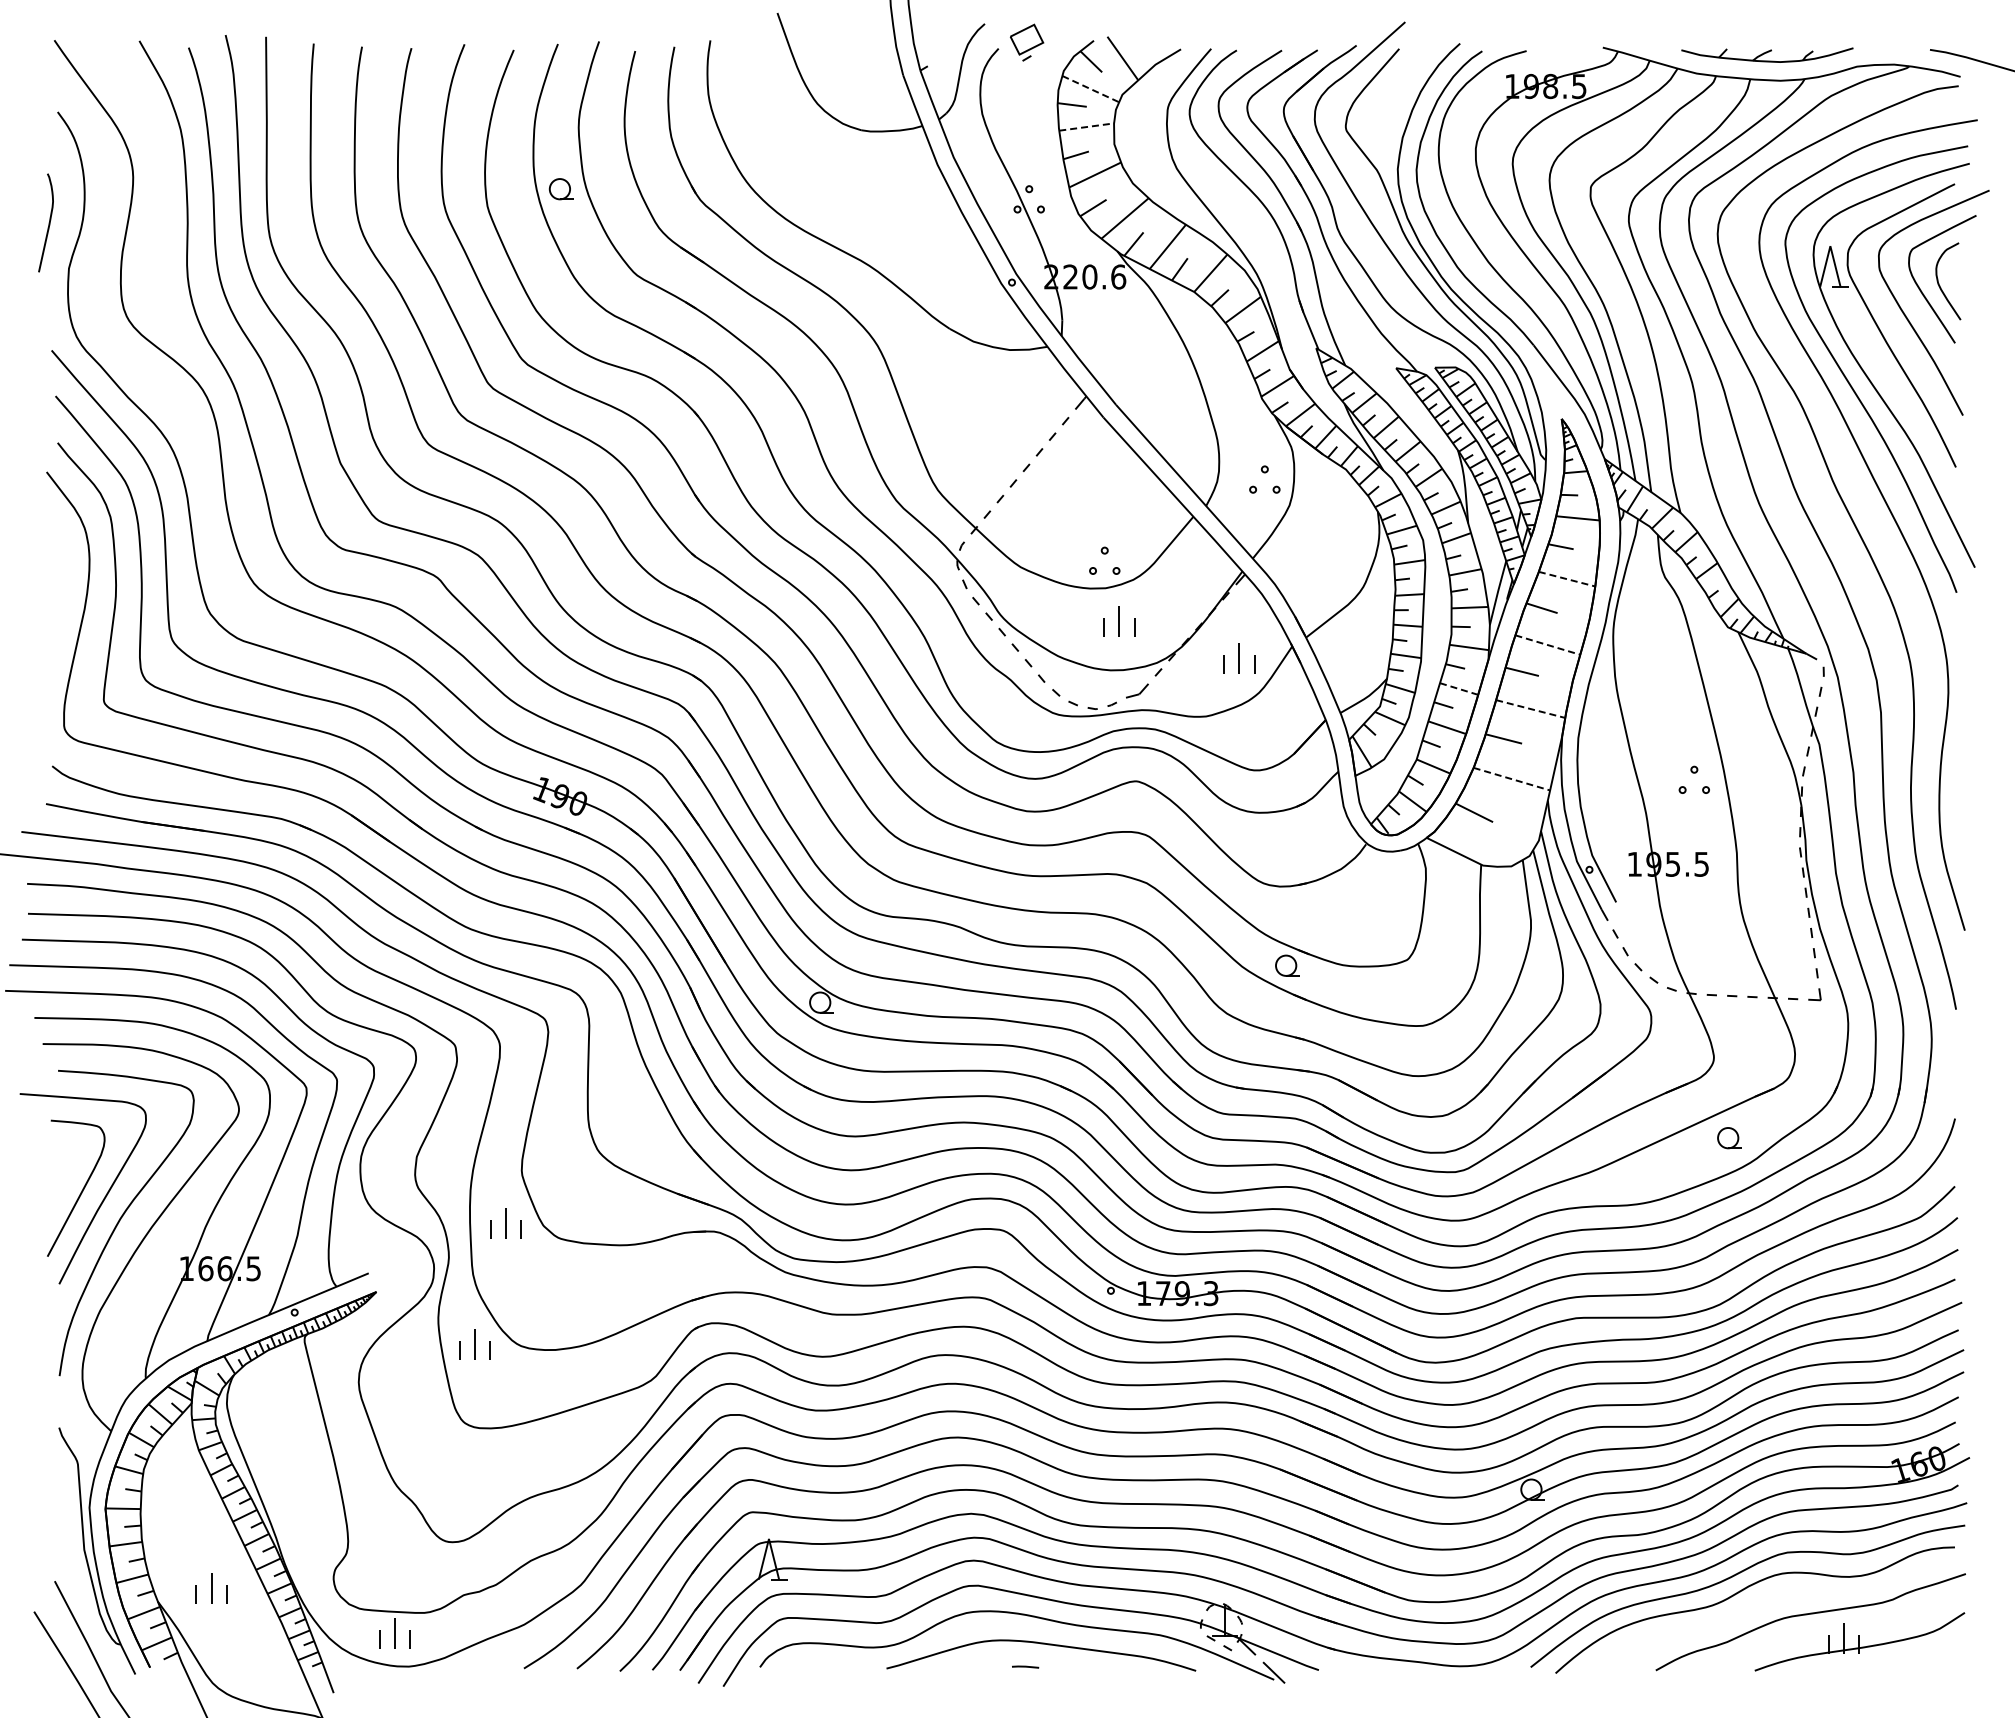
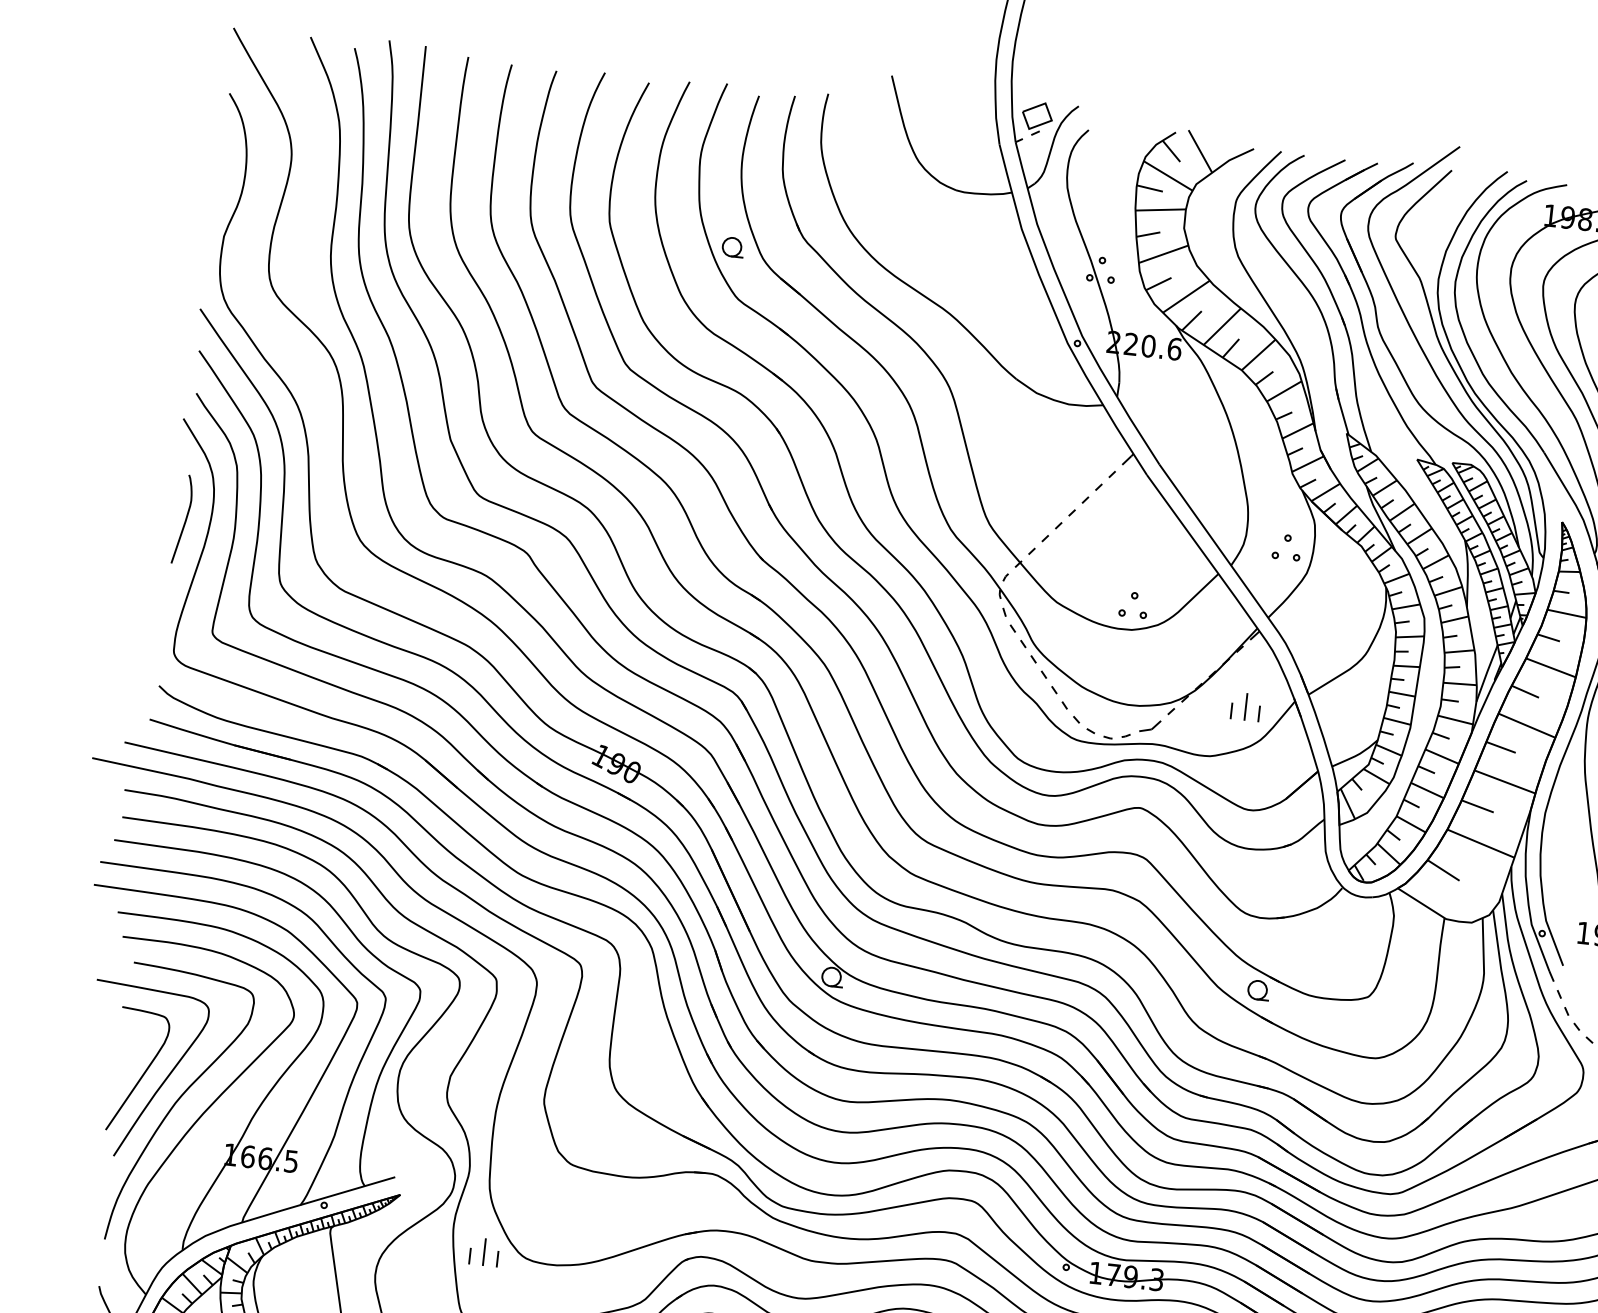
part: (1027, 42) -> (1037, 118), moved
line: (1091, 89) -> (1168, 176), dashed -> solid
line: (1086, 127) -> (1160, 210), dashed -> solid
part: (560, 189) -> (732, 247), moved
curve: (48, 222) -> (185, 519), moved
line: (1567, 579) -> (1551, 668), dashed -> solid
part: (1119, 621) -> (1141, 661), removed
line: (1547, 645) -> (1526, 726), dashed -> solid
line: (1459, 689) -> (1442, 757), dashed -> solid
line: (1530, 709) -> (1504, 782), dashed -> solid
line: (1511, 779) -> (1480, 843), dashed -> solid
part: (505, 1223) -> (524, 1145), removed

